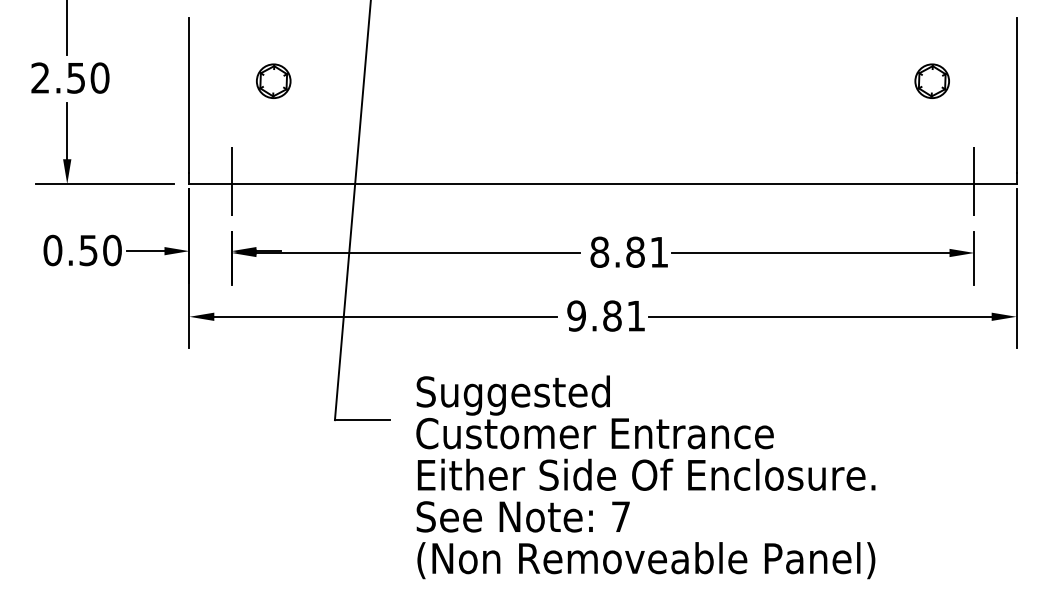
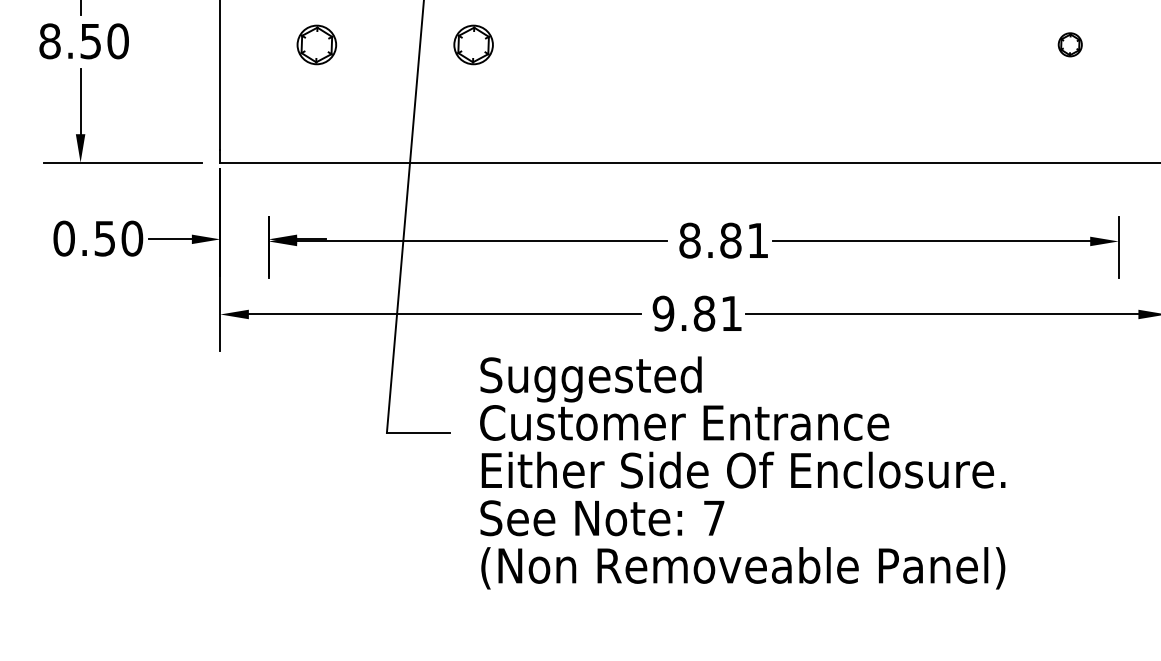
text: (40, 77) -> (49, 40), 2.50 -> 8.50
part: (410, 80) -> (473, 44), added
part: (931, 80) -> (1069, 44), size x0.6
line: (231, 181) -> (268, 159), removed
line: (974, 181) -> (1118, 159), removed
text: (645, 477) -> (742, 473), moved

